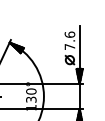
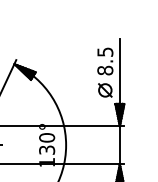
text: (69, 40) -> (104, 60), 7.6 -> 8.5

